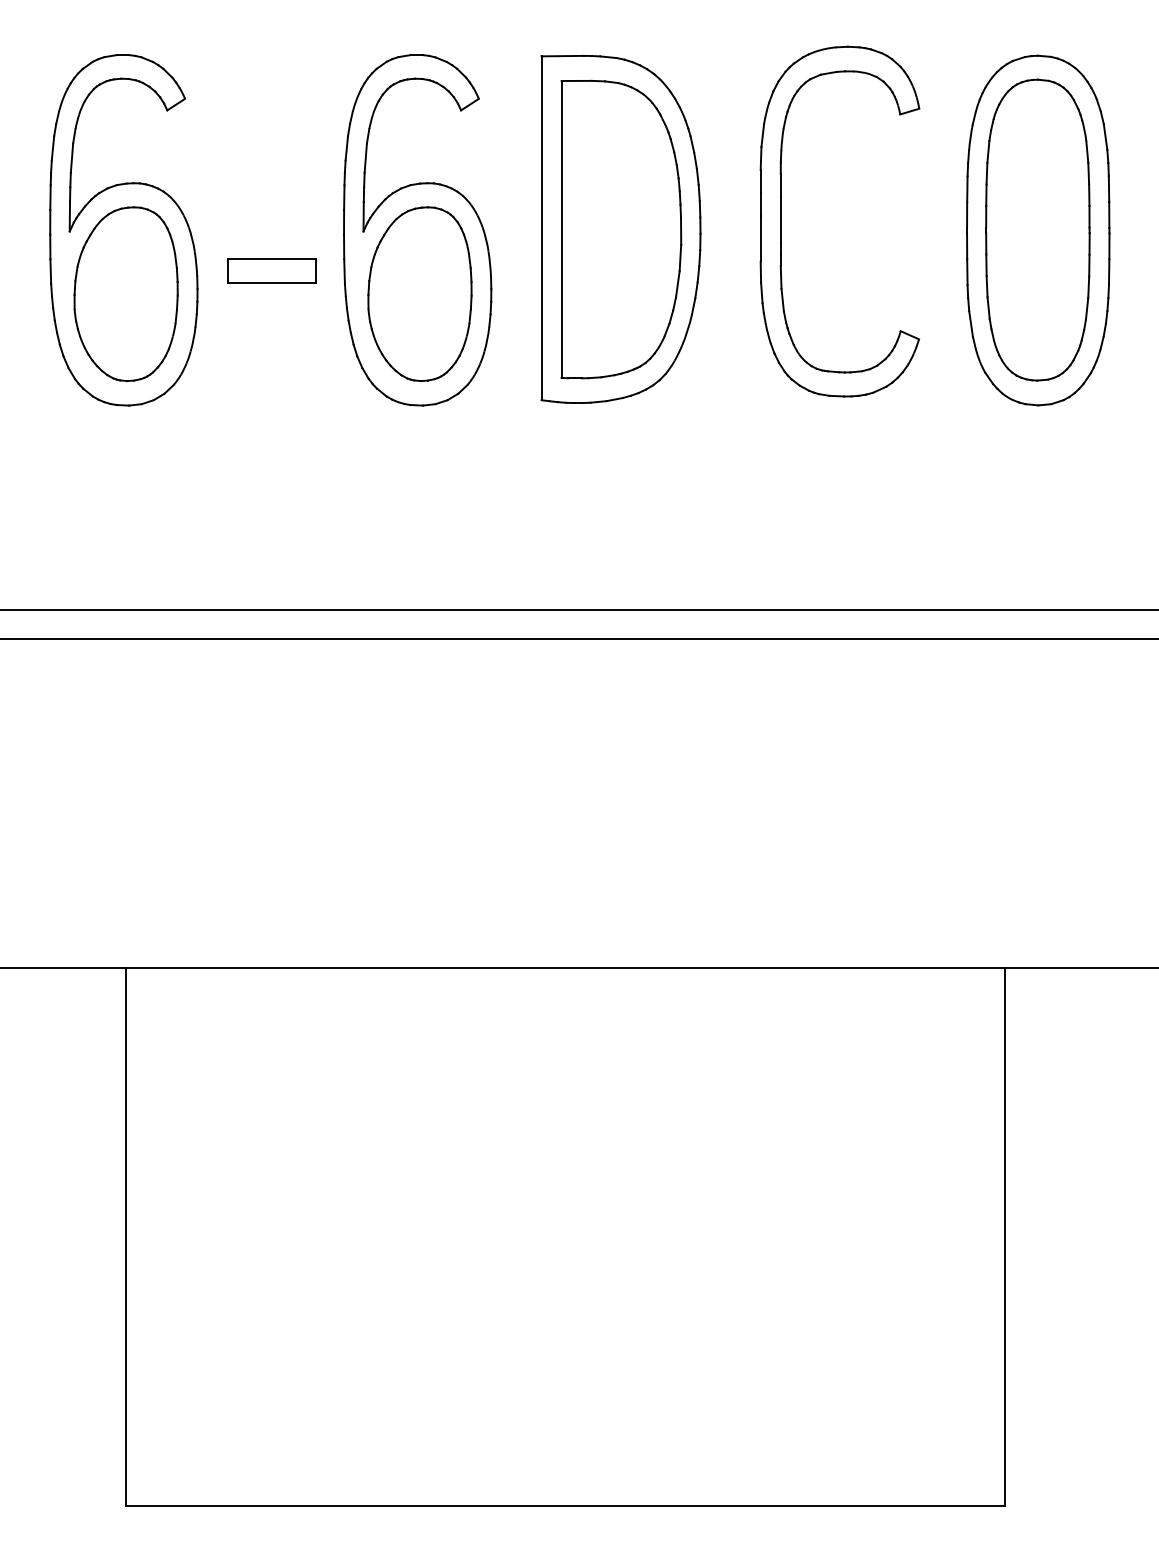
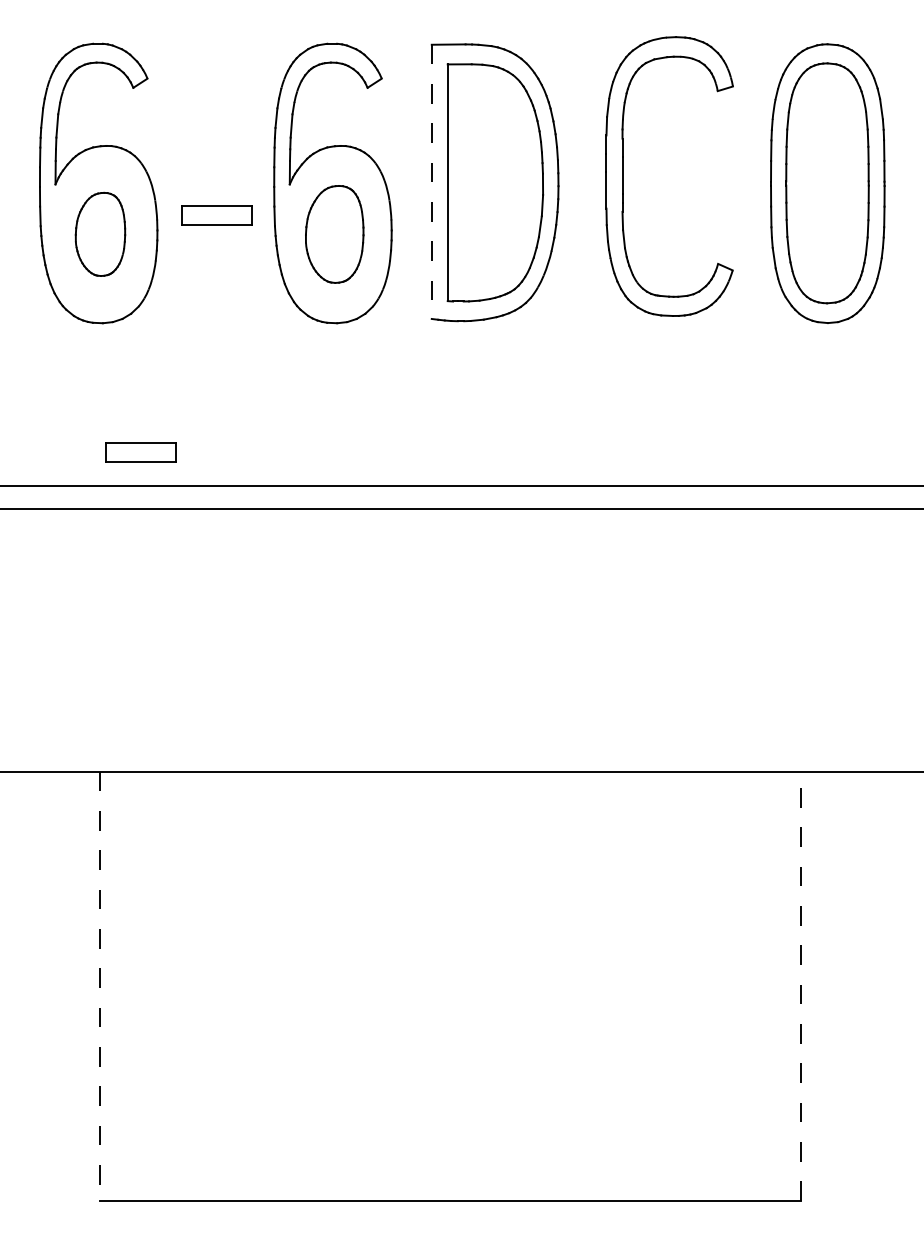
line: (541, 229) -> (431, 182), solid -> dashed
part: (126, 294) -> (100, 234), size x0.6
part: (419, 294) -> (334, 234), size x0.7
part: (176, 567) -> (140, 452), added
line: (126, 1237) -> (100, 986), solid -> dashed
line: (1005, 1237) -> (801, 986), solid -> dashed

